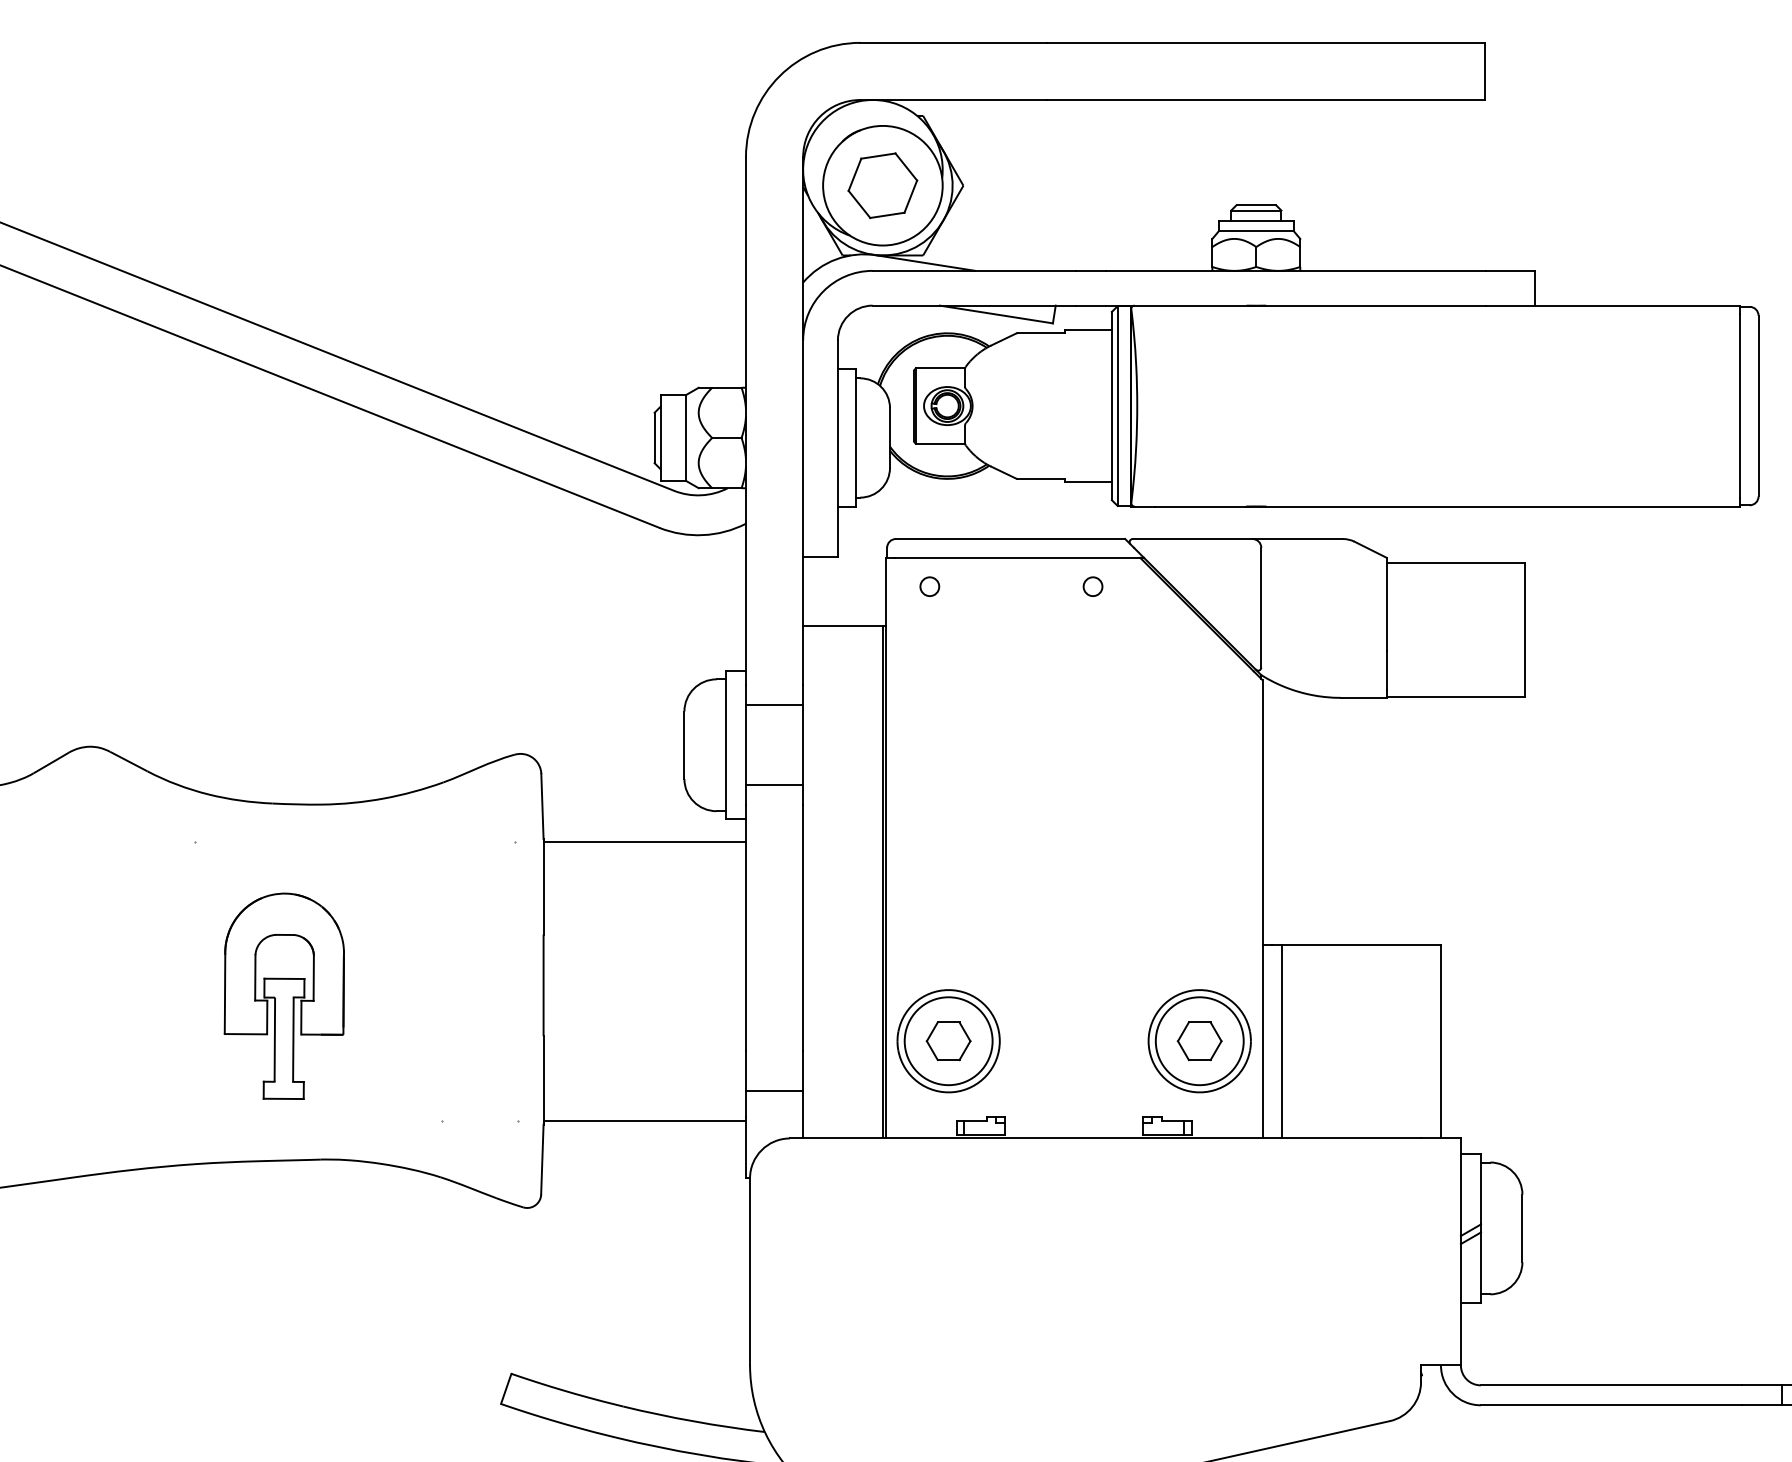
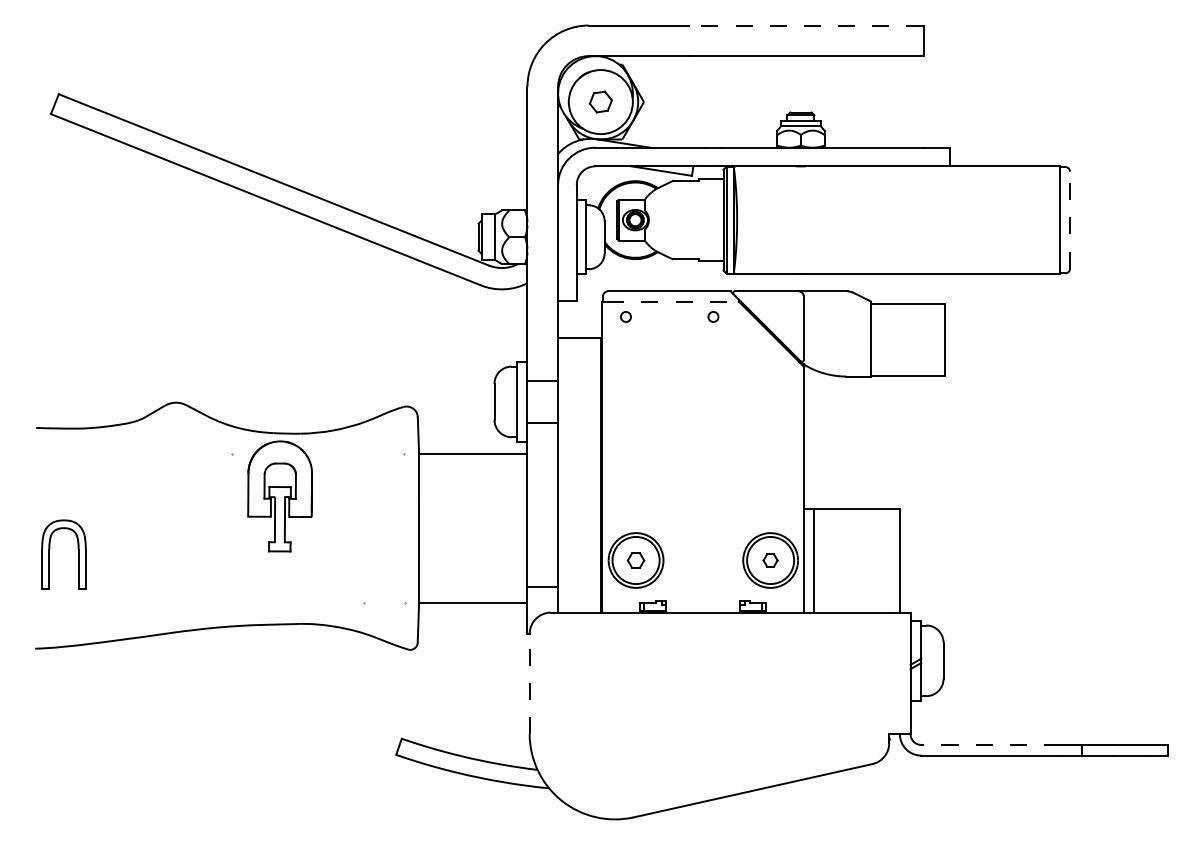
line: (1264, 42) -> (805, 25), solid -> dashed
part: (882, 184) -> (600, 101), size x0.6
line: (1759, 404) -> (1070, 219), solid -> dashed
line: (1016, 557) -> (672, 301), solid -> dashed
part: (283, 996) -> (279, 496), moved
part: (947, 1041) -> (635, 560), size x0.7
part: (1199, 1041) -> (770, 560), size x0.6
line: (749, 1270) -> (529, 683), solid -> dashed
line: (1611, 1384) -> (991, 744), solid -> dashed

